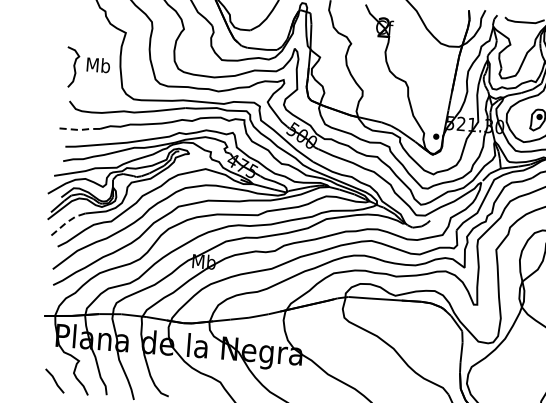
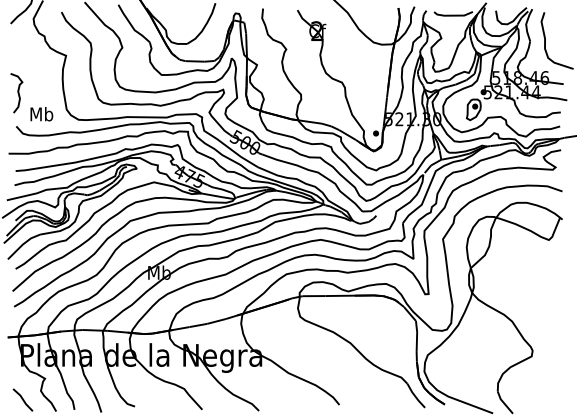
text: (98, 65) -> (41, 114), moved
line: (79, 129) -> (28, 153), dashed -> solid
line: (66, 222) -> (22, 244), dashed -> solid

